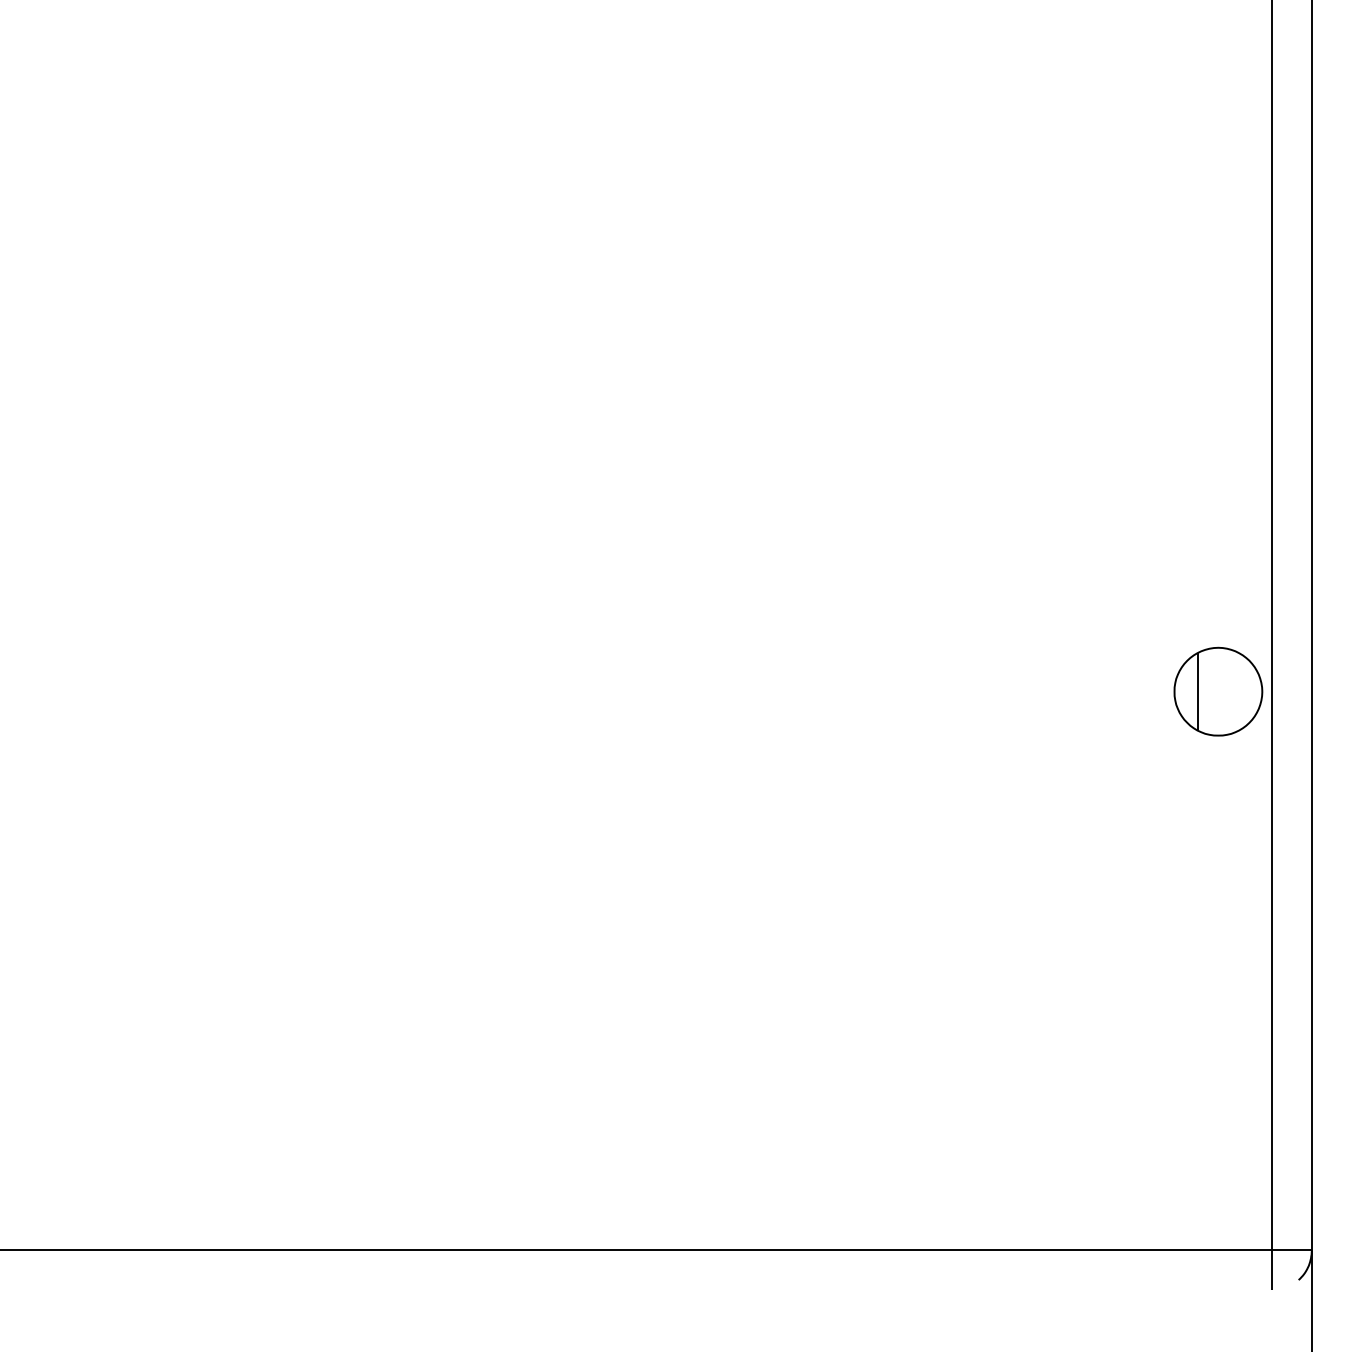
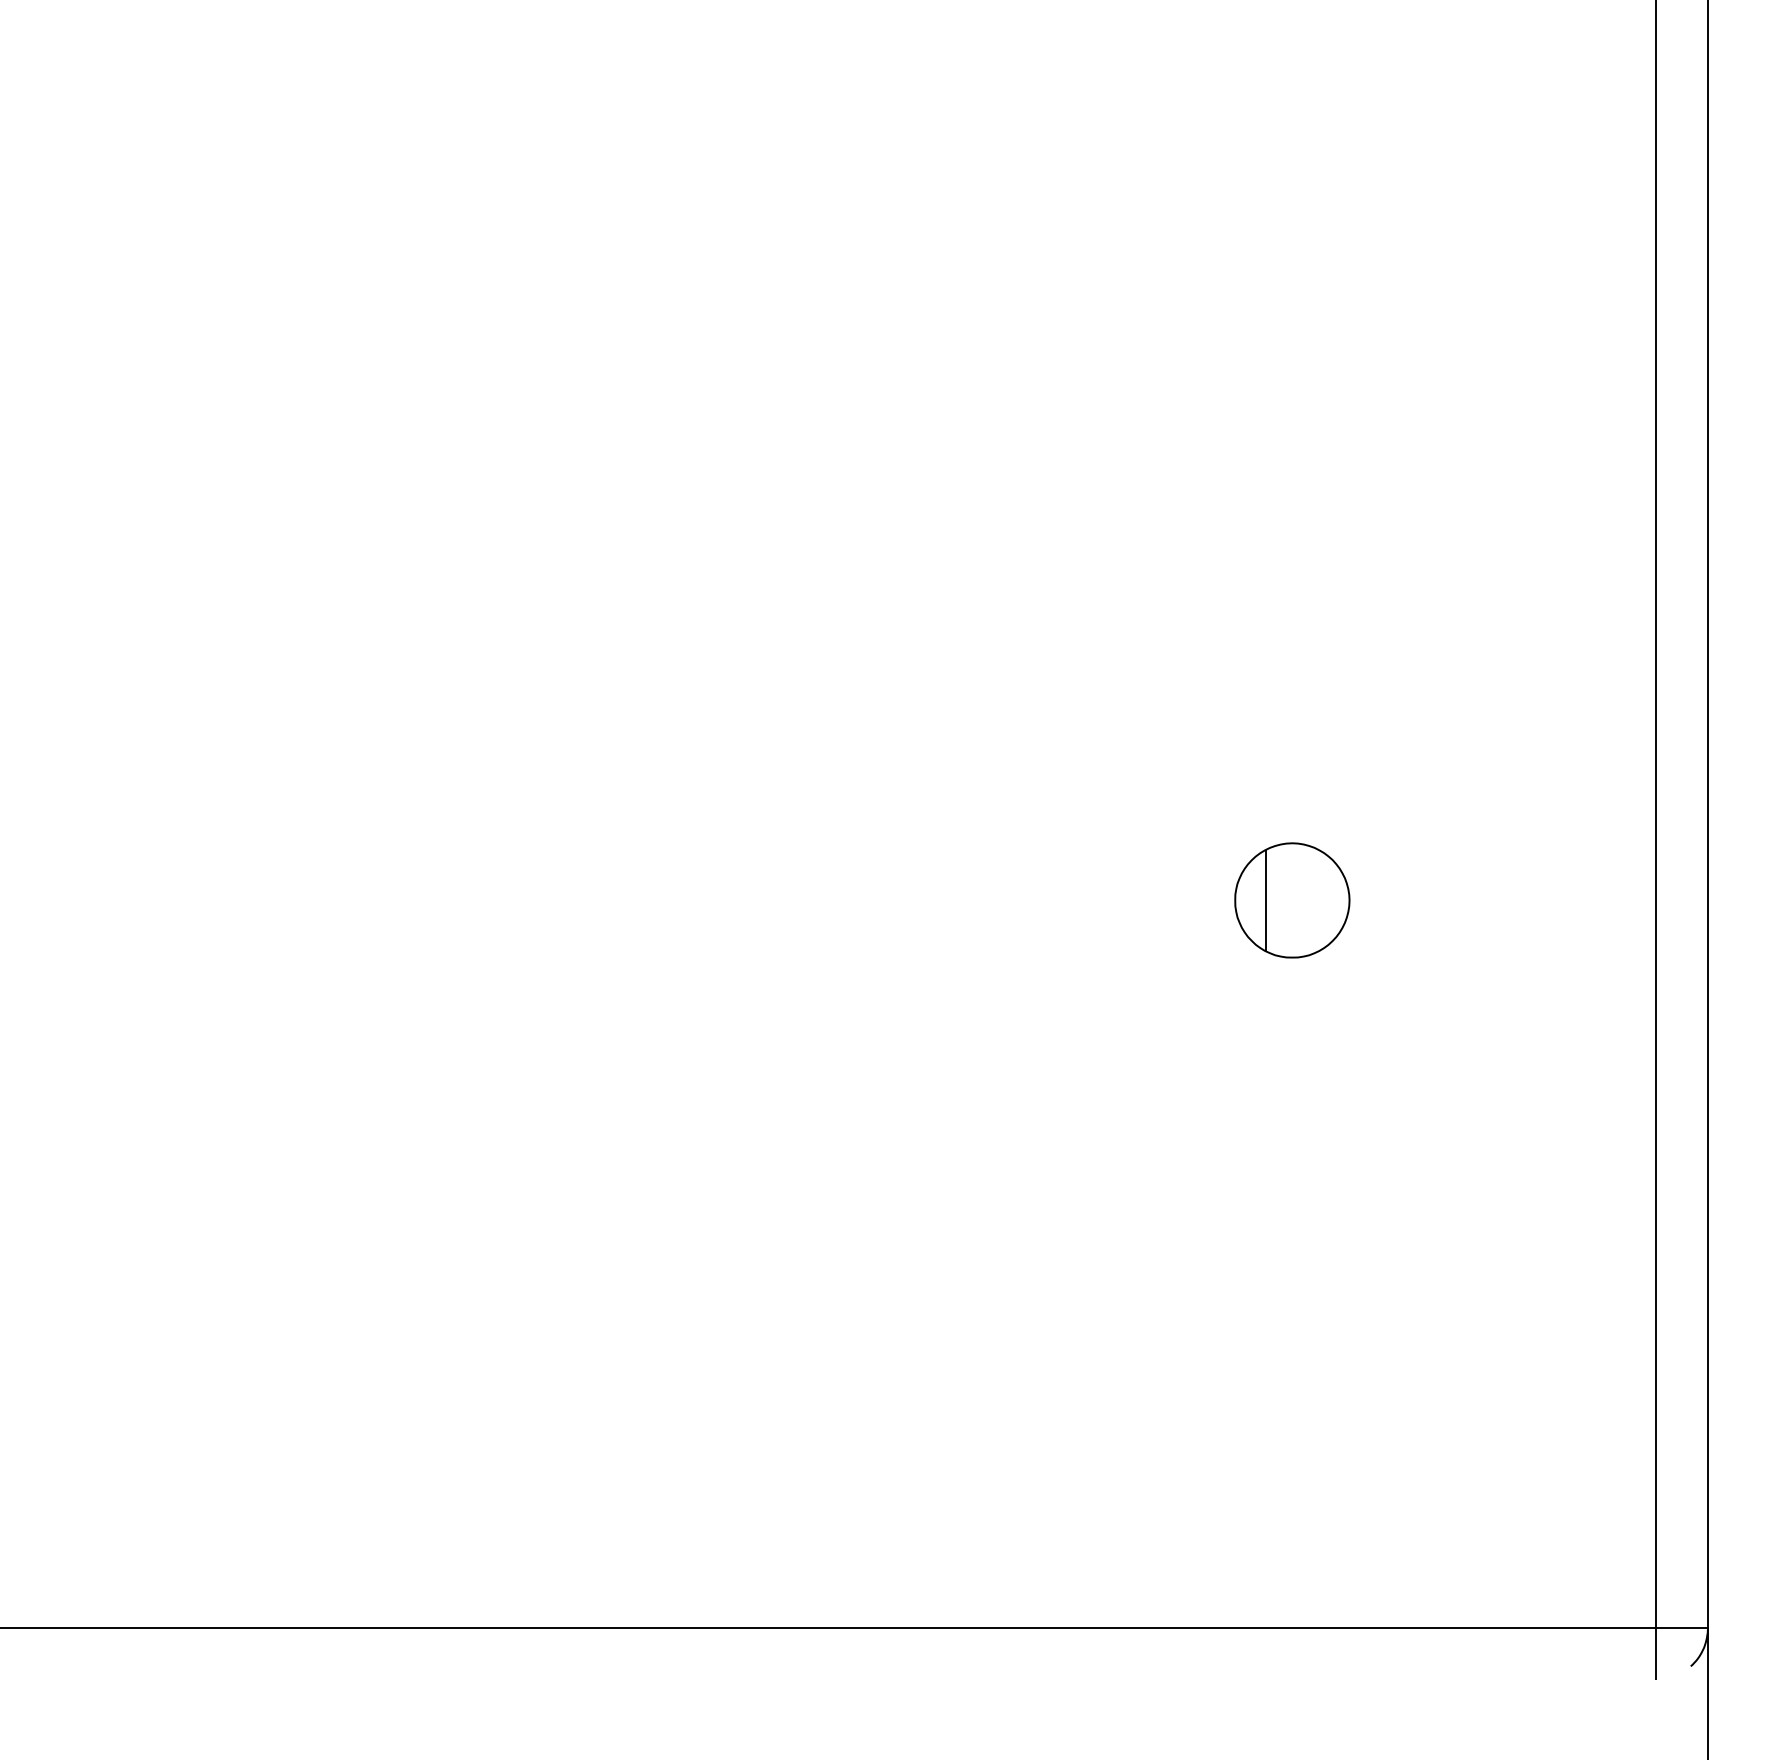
part: (1218, 691) -> (1292, 900), moved

